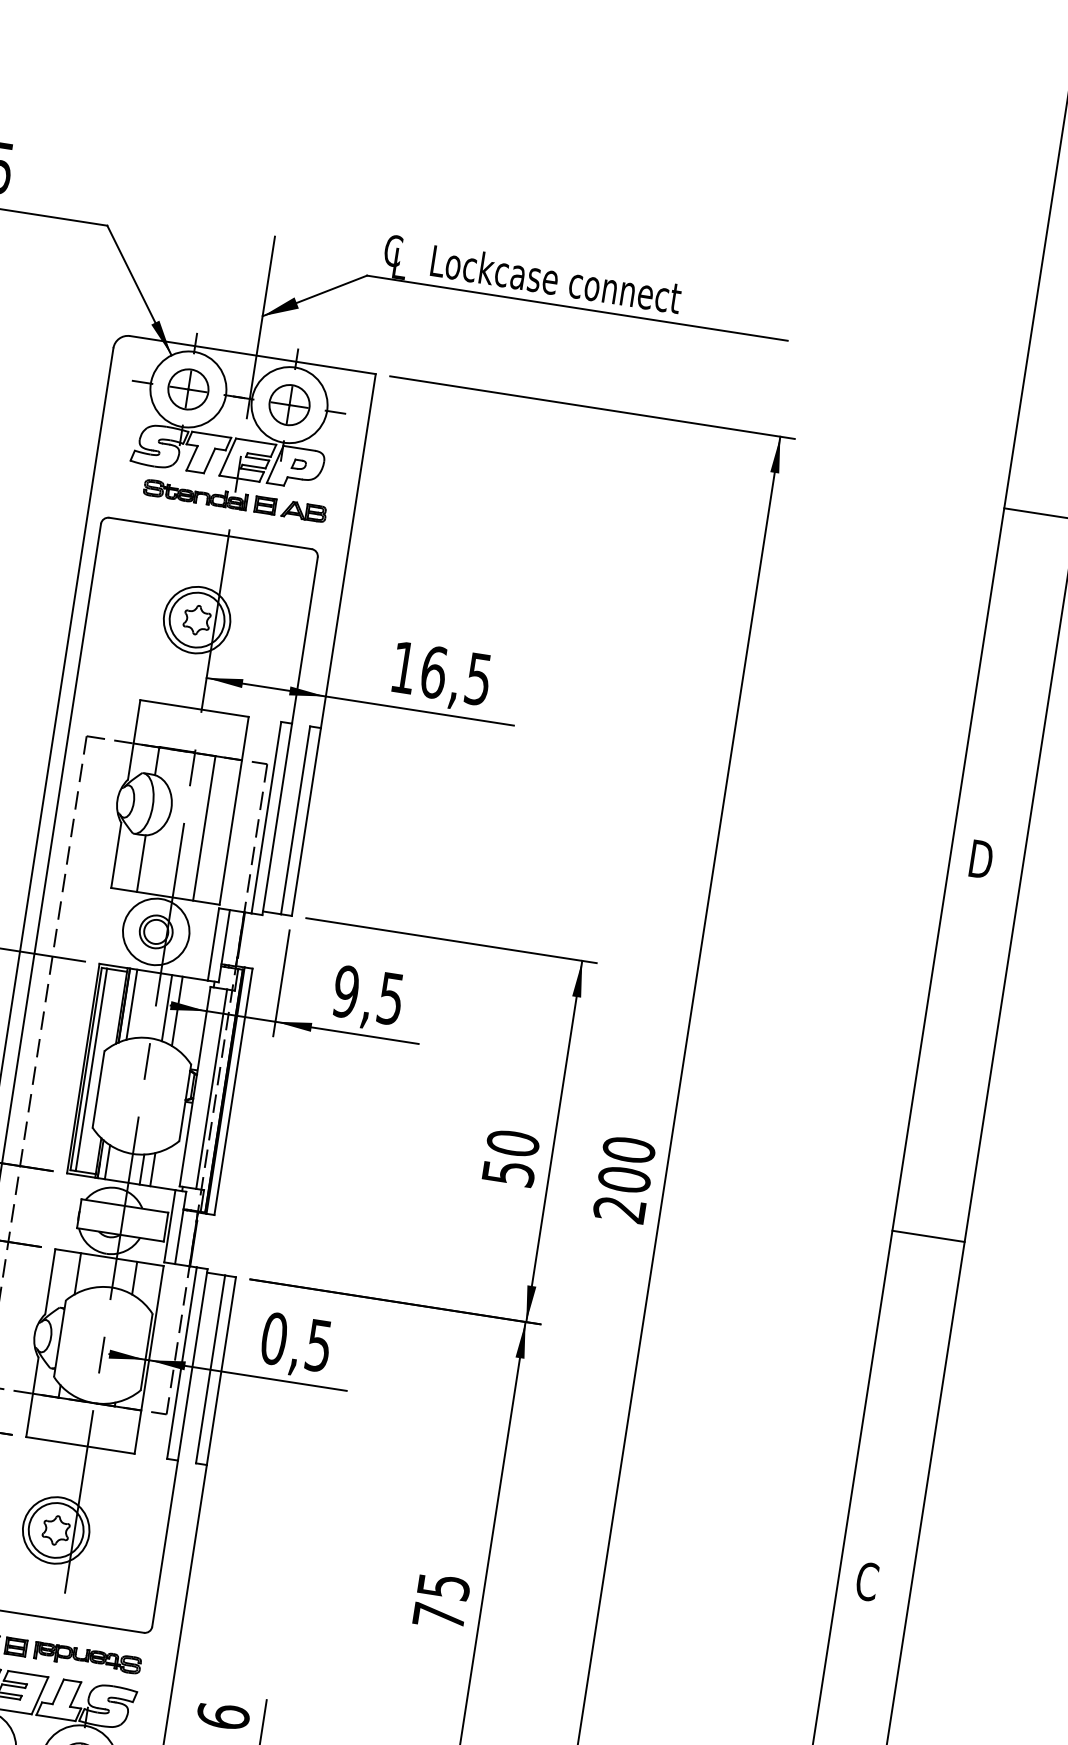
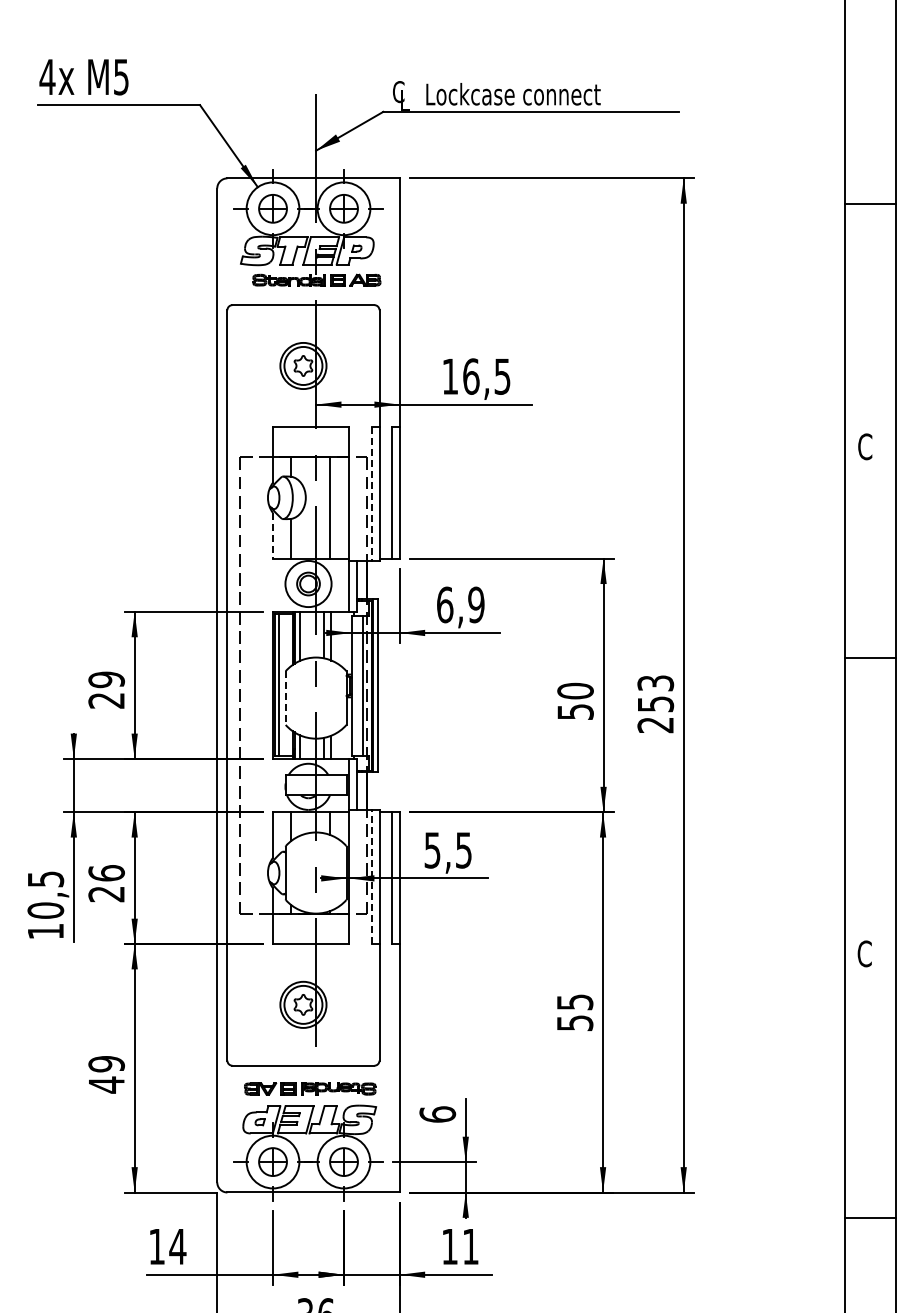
line: (265, 818) -> (371, 494), solid -> dashed
line: (117, 855) -> (273, 535), solid -> dashed
text: (980, 858) -> (865, 446), D -> C
text: (368, 994) -> (460, 604), 9,5 -> 6,9
line: (98, 1089) -> (285, 698), solid -> dashed
text: (626, 1164) -> (655, 693), 200 -> 253
line: (927, 1235) -> (869, 657), moved
text: (274, 1338) -> (432, 850), 0,5 -> 5,5
line: (181, 1362) -> (371, 876), solid -> dashed
text: (439, 1616) -> (575, 1023), 75 -> 55

